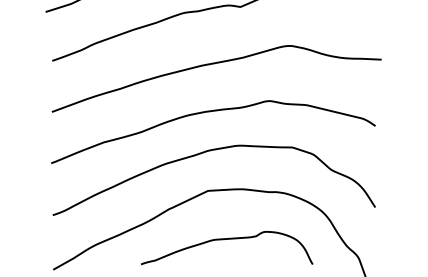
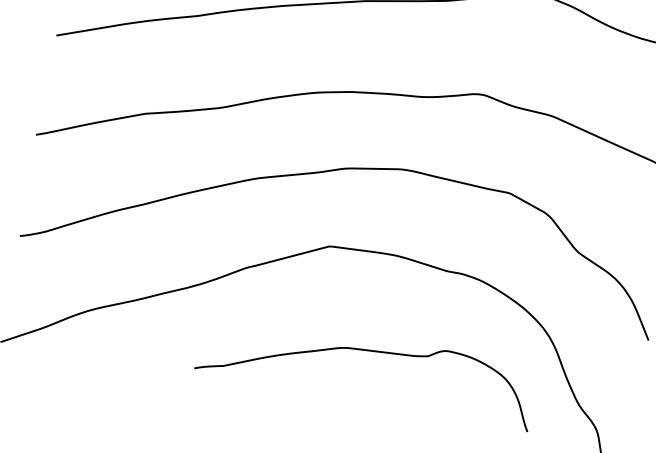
curve: (227, 239) -> (371, 351), moved

